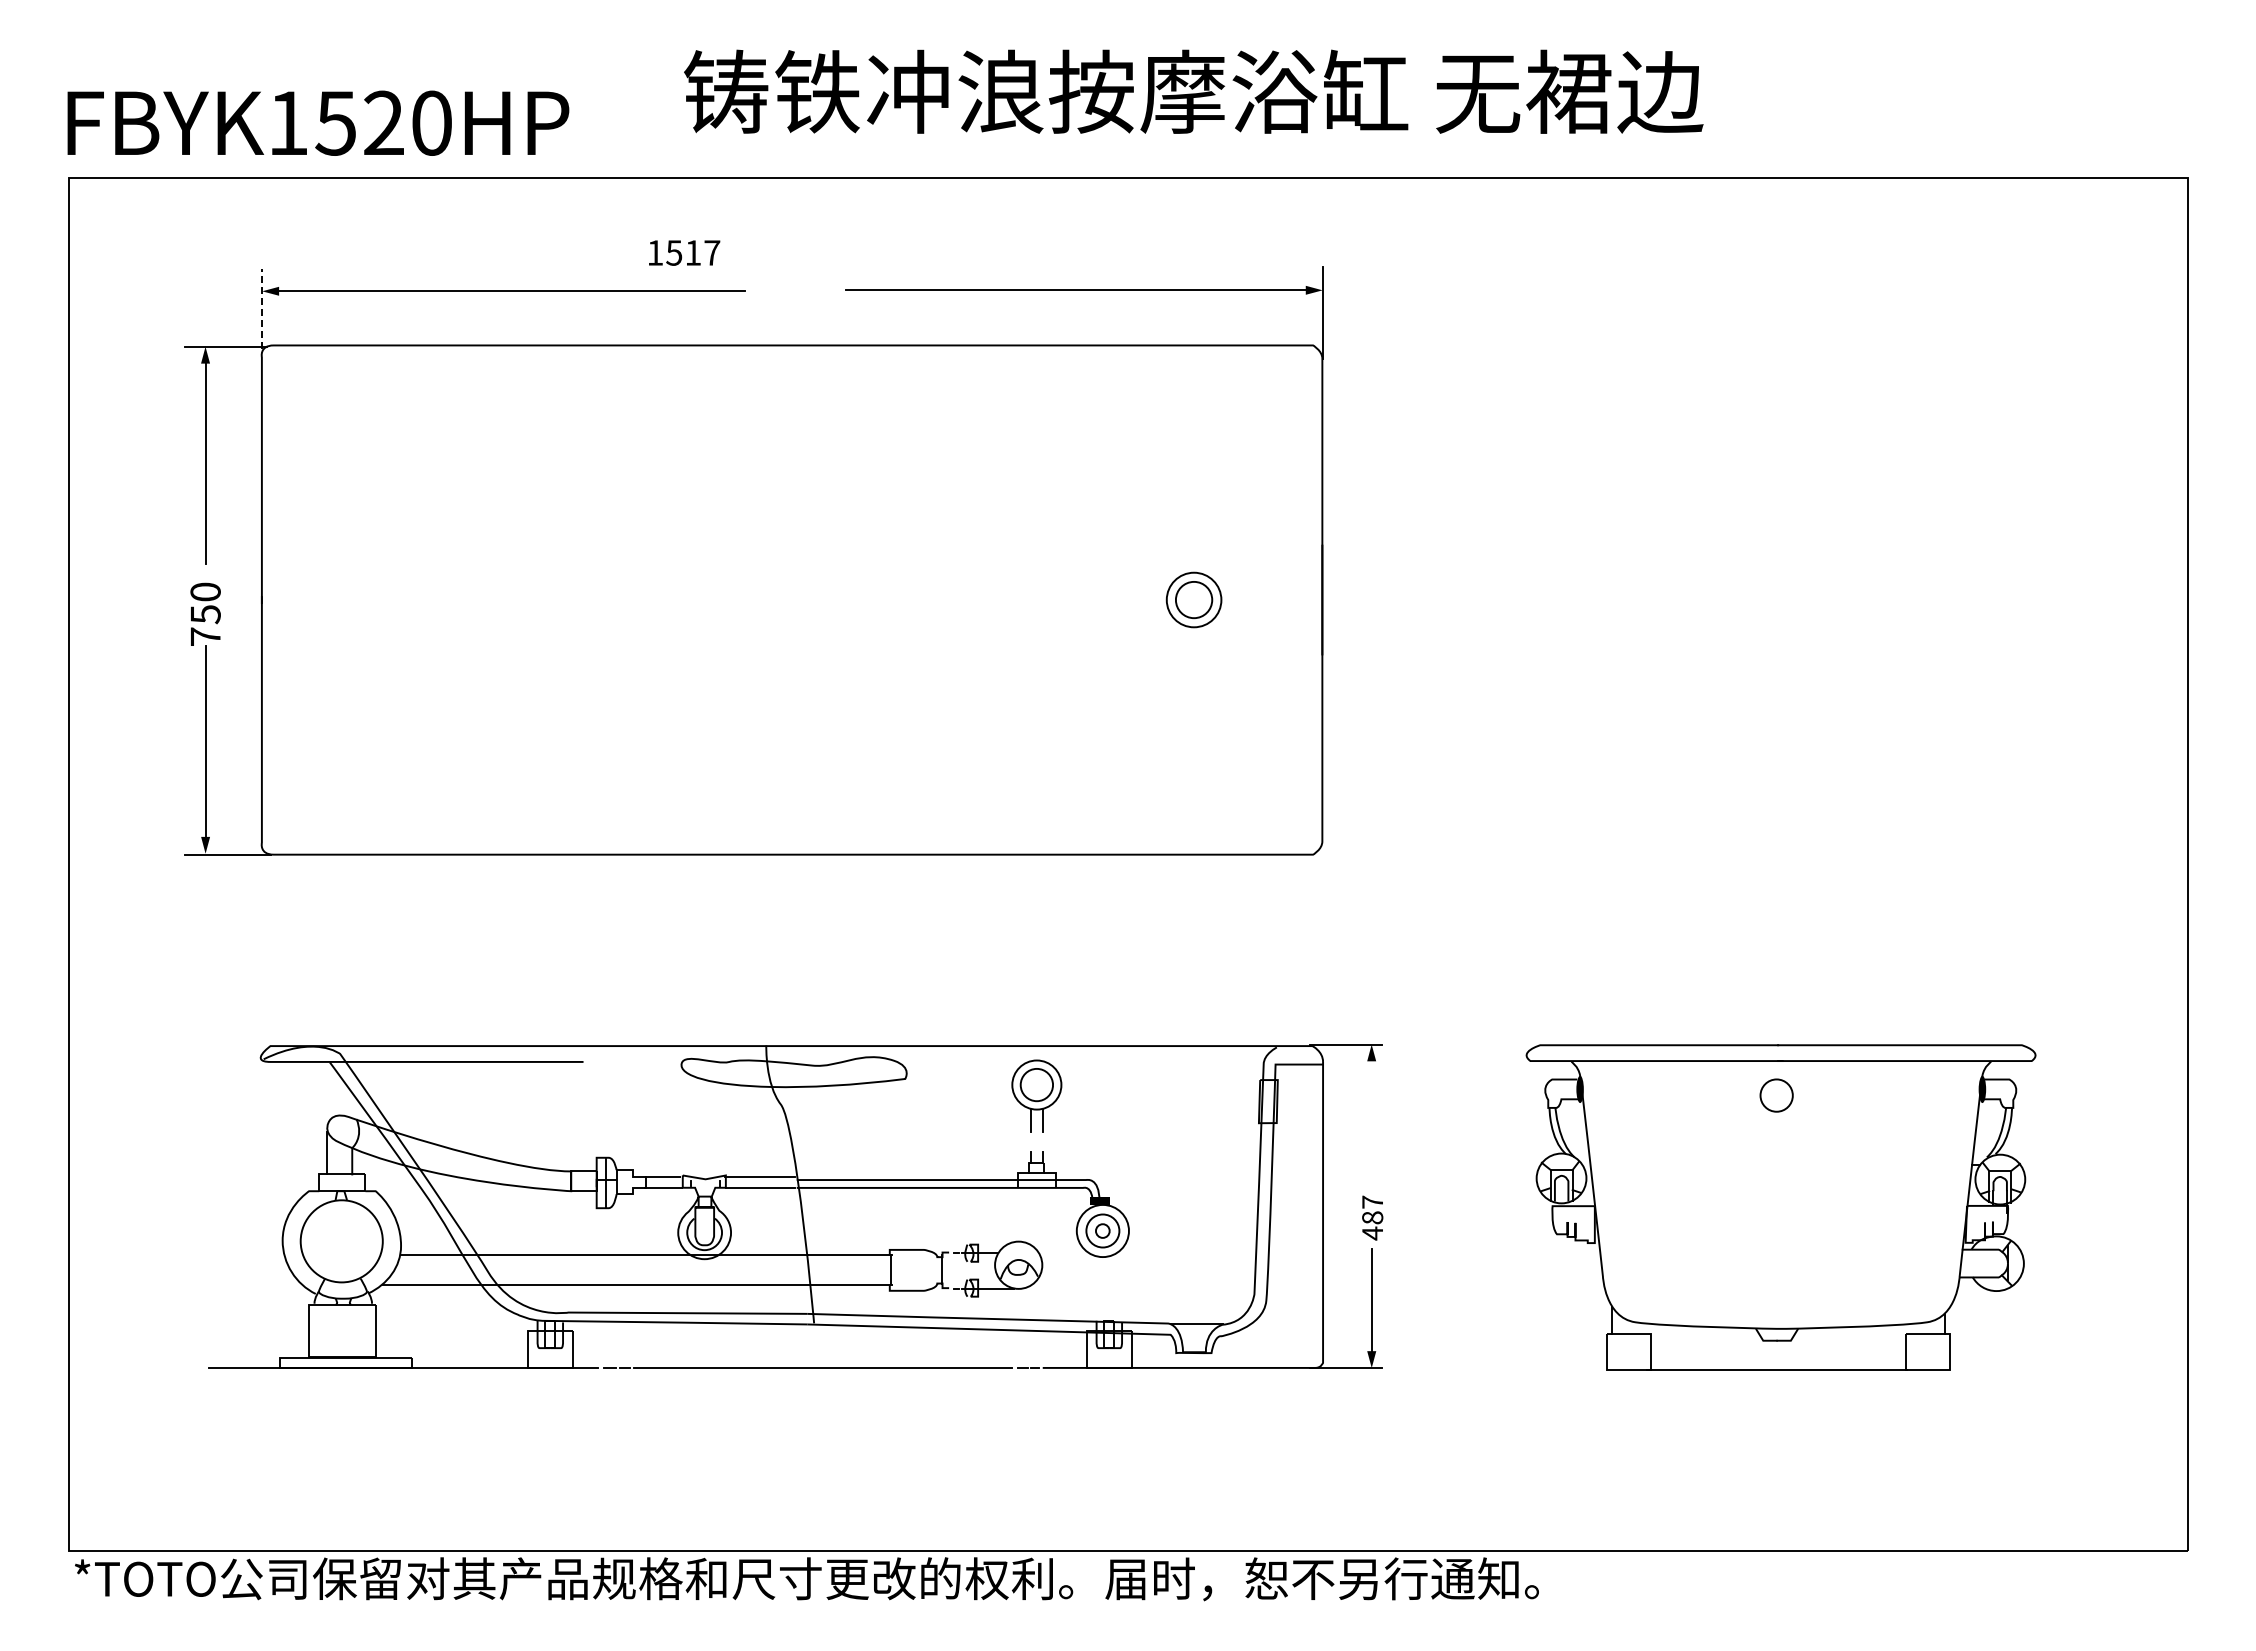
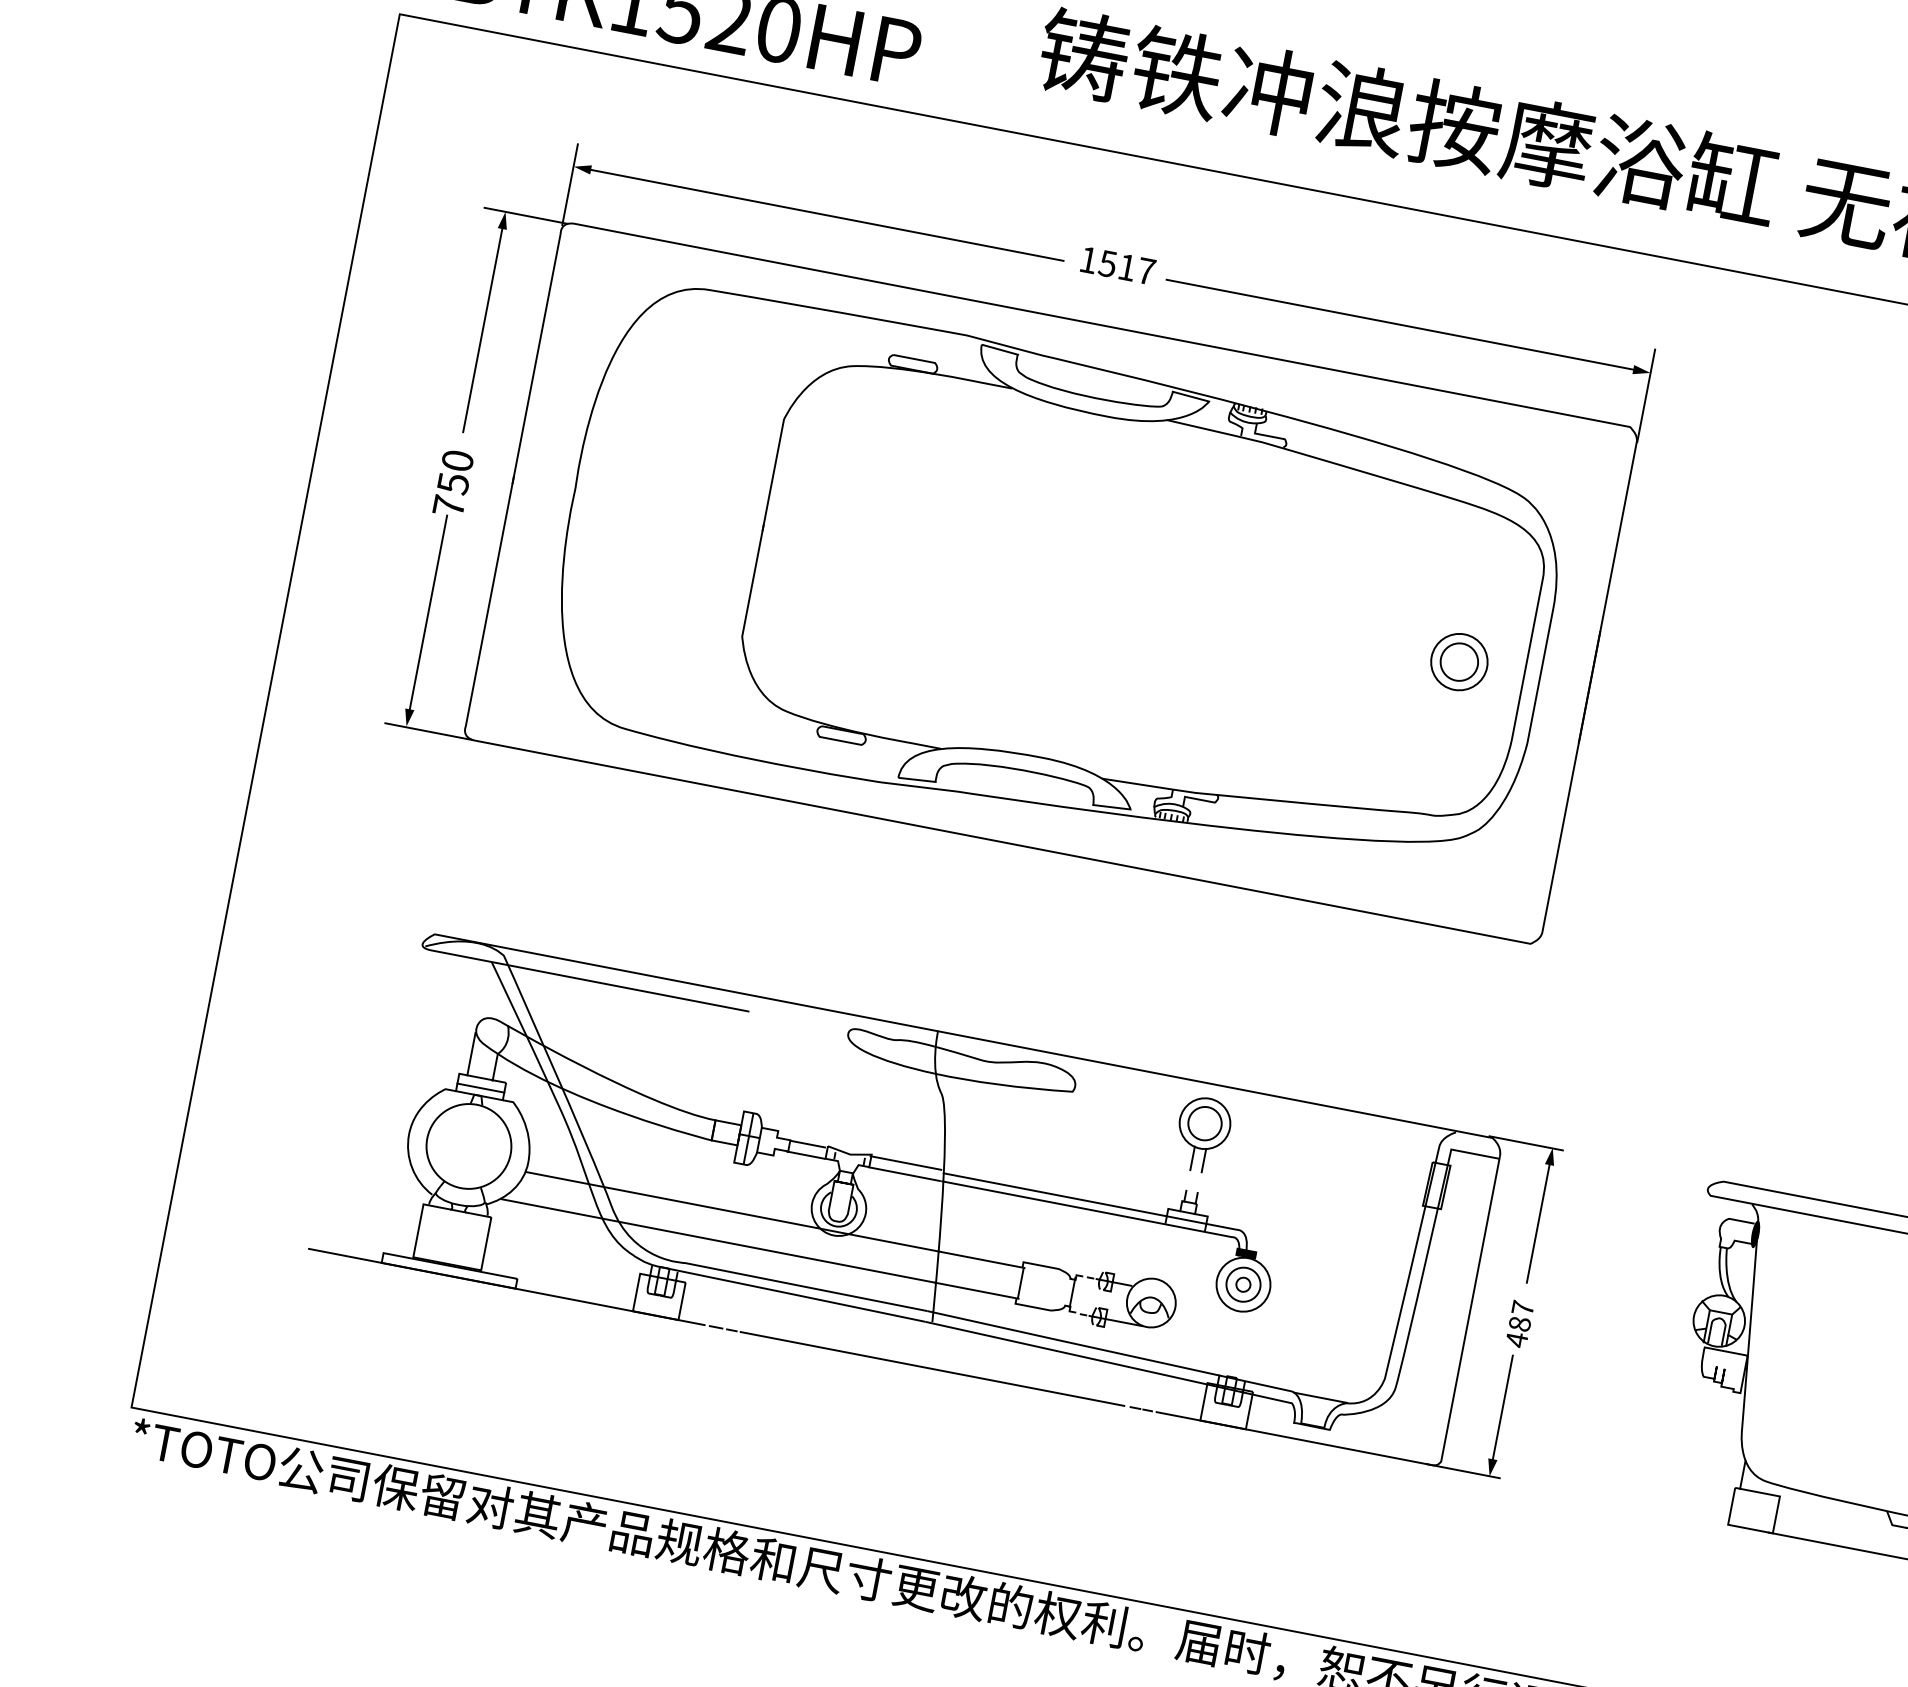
text: (684, 252) -> (1118, 265), moved
line: (261, 309) -> (569, 184), dashed -> solid
part: (797, 600) -> (1056, 585), added
line: (1371, 1117) -> (1538, 1222), added
line: (342, 1183) -> (481, 1087), added

